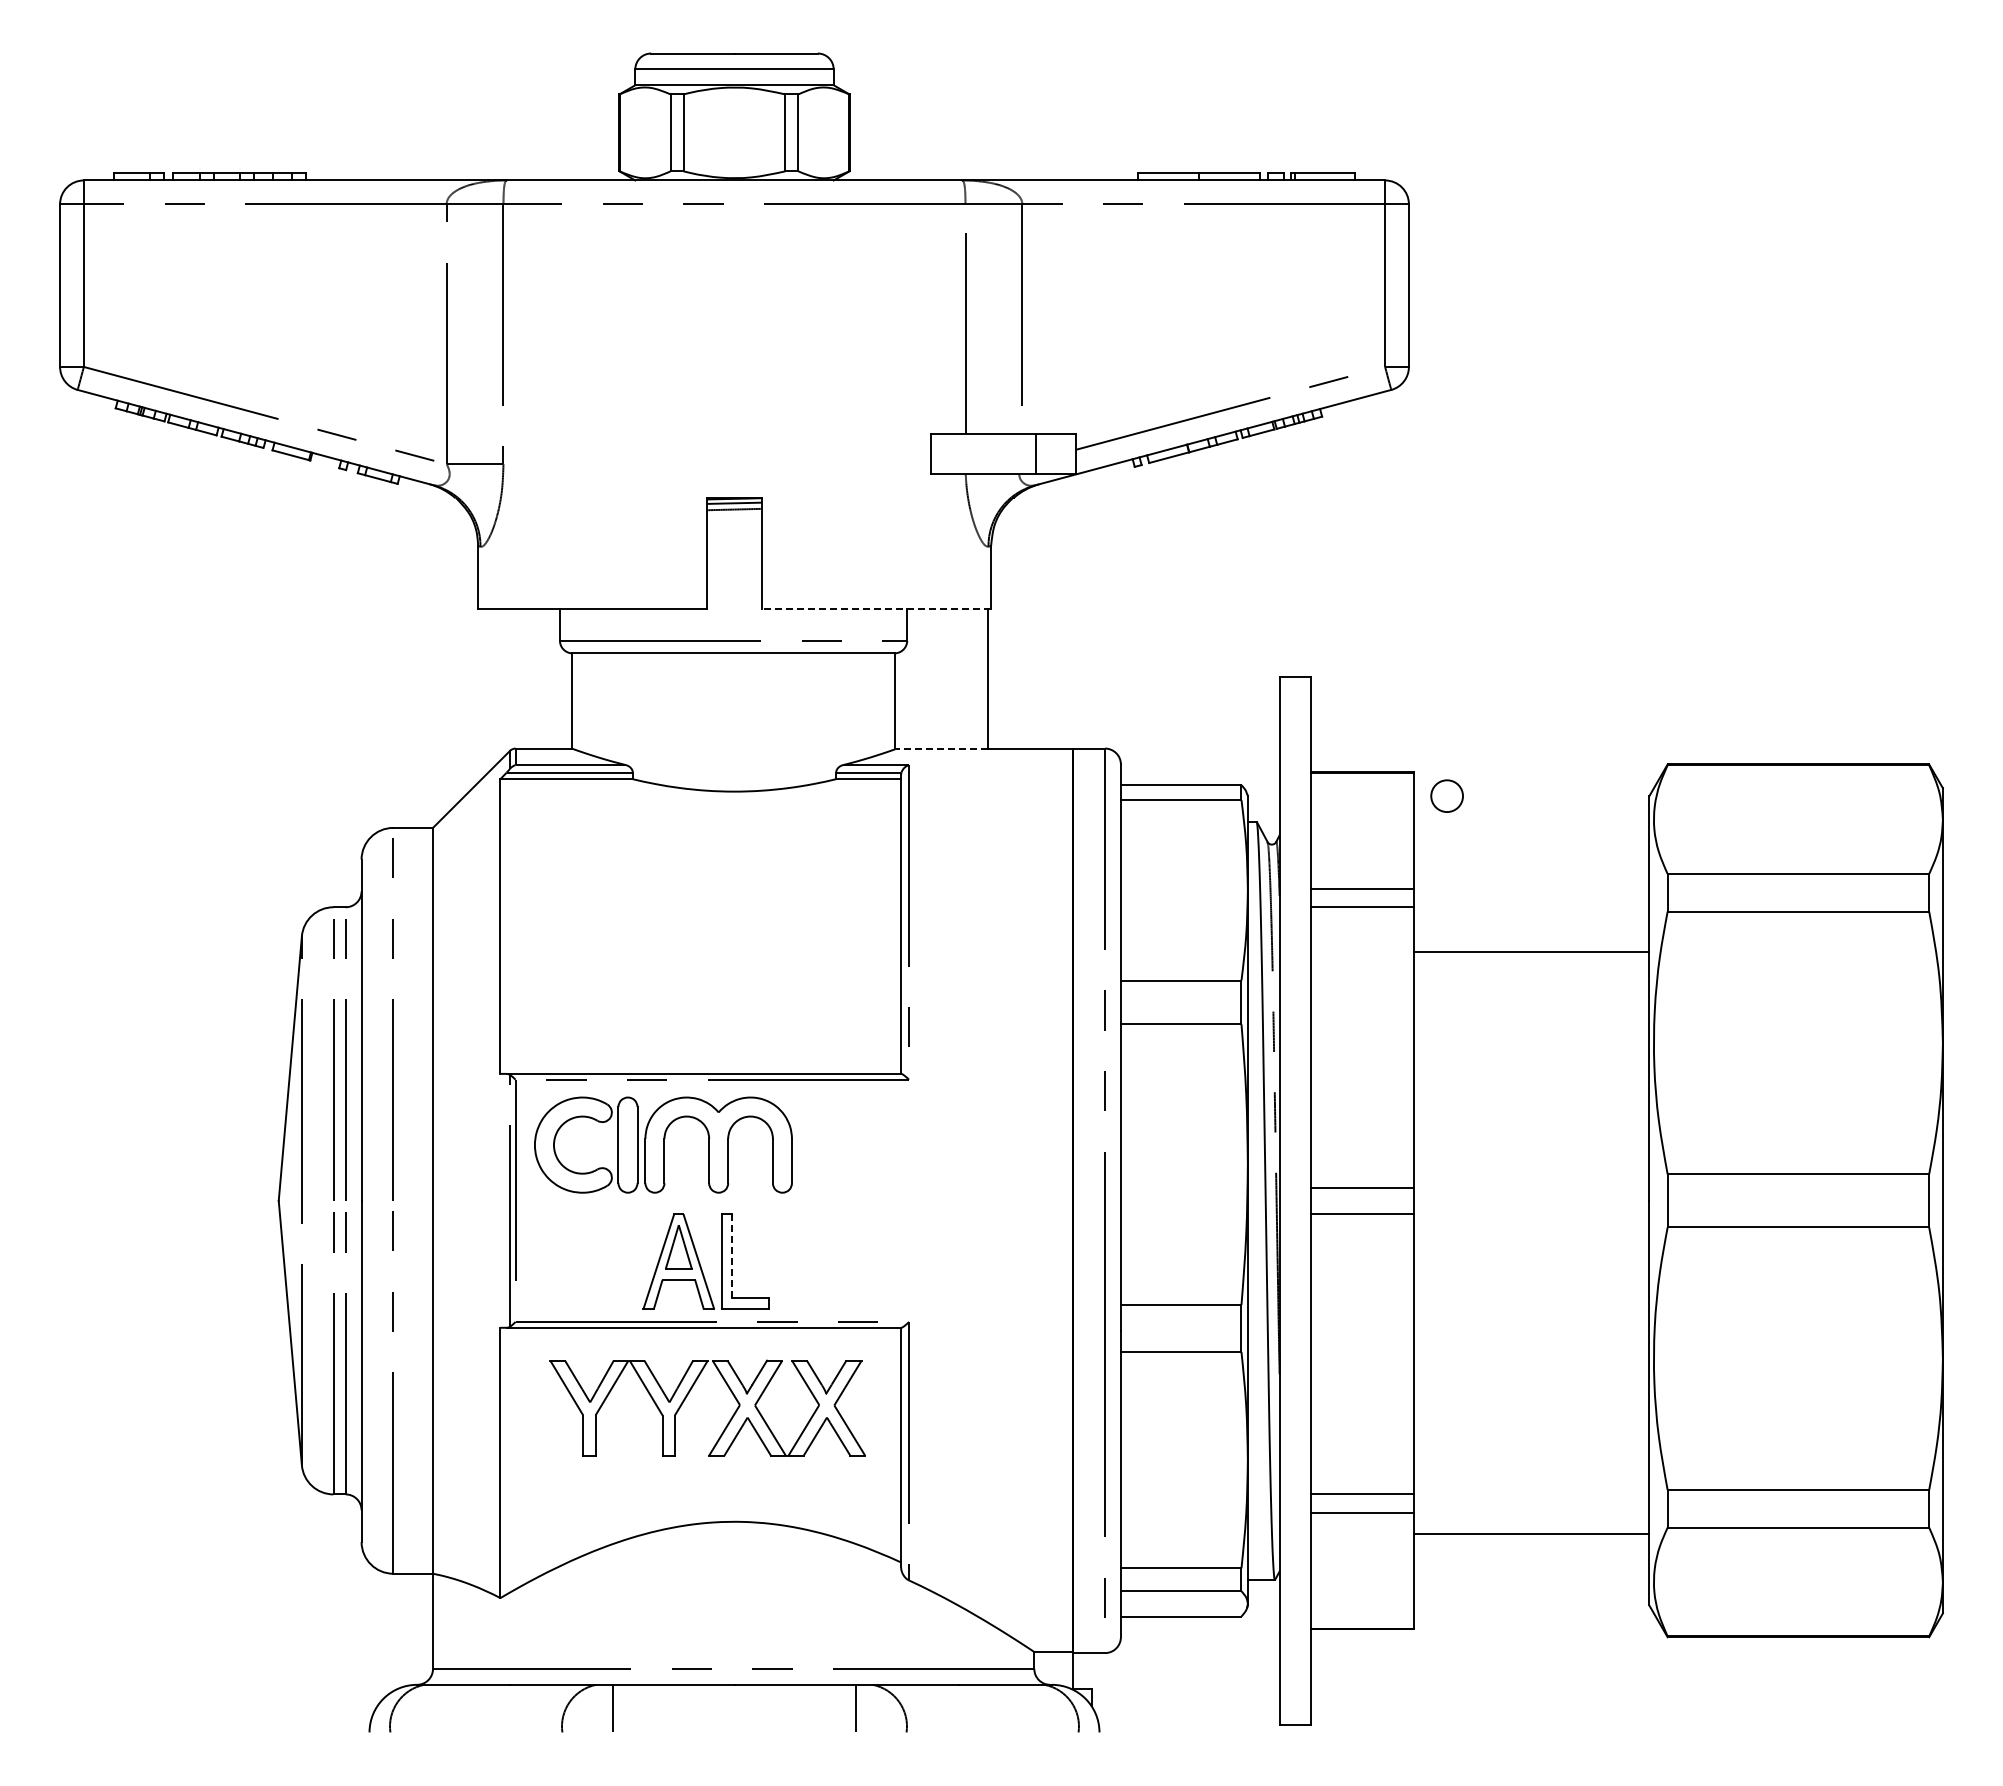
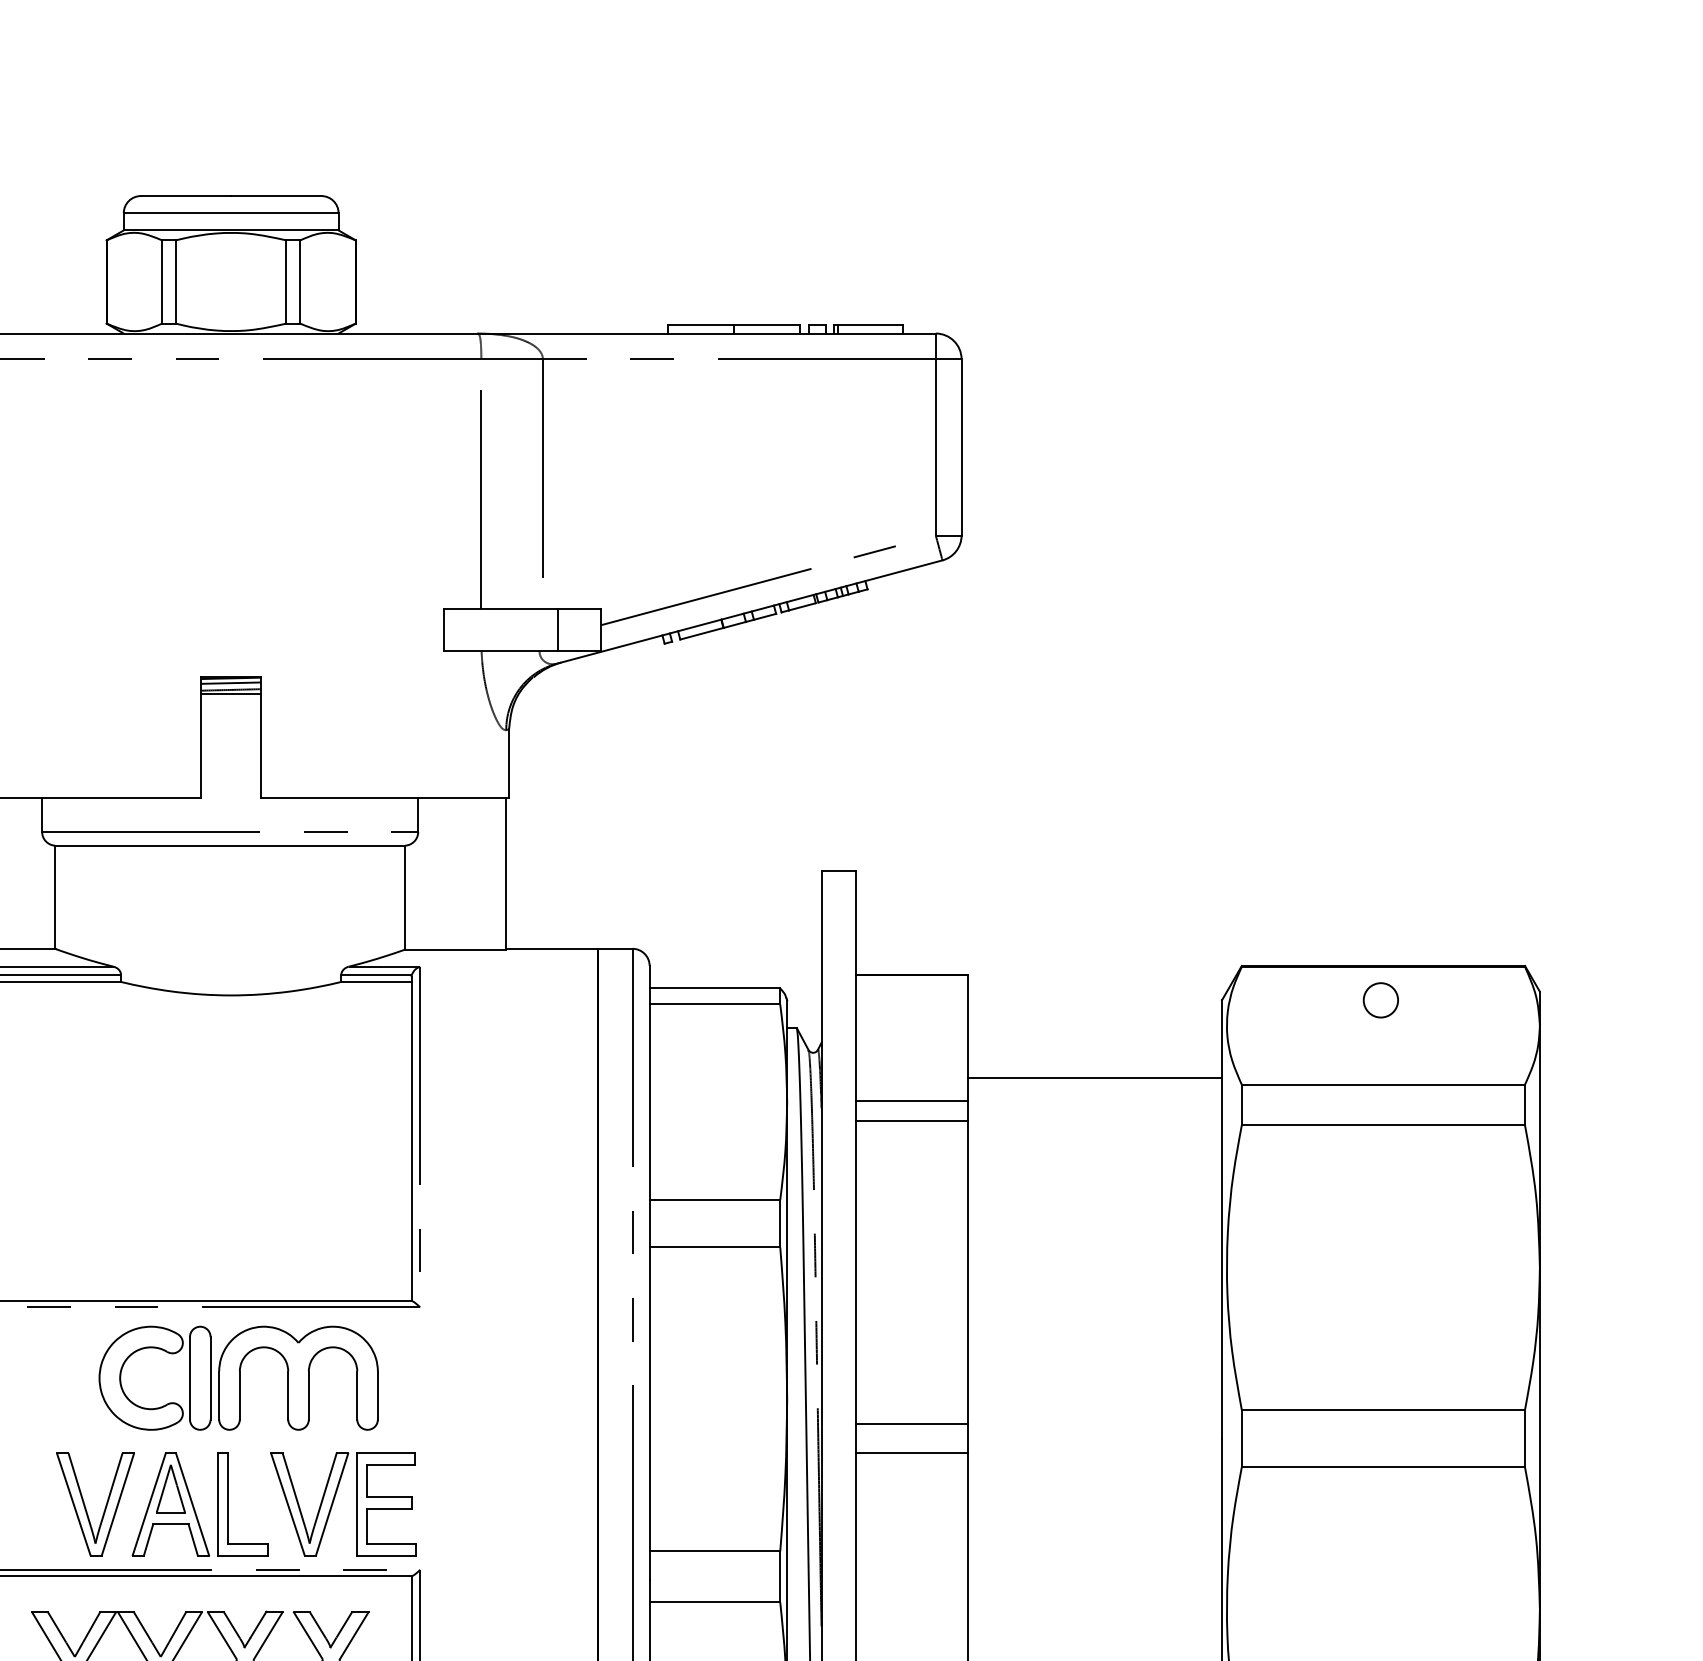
line: (734, 513) -> (231, 694), added
line: (876, 608) -> (384, 797), dashed -> solid
line: (941, 749) -> (455, 949), dashed -> solid
circle: (1446, 795) -> (1380, 999), moved
line: (1531, 951) -> (1094, 1077), moved
part: (663, 1144) -> (238, 1377), moved
line: (731, 1255) -> (227, 1497), dashed -> solid
part: (829, 1259) -> (334, 1502), added
part: (600, 1263) -> (86, 1506), added

